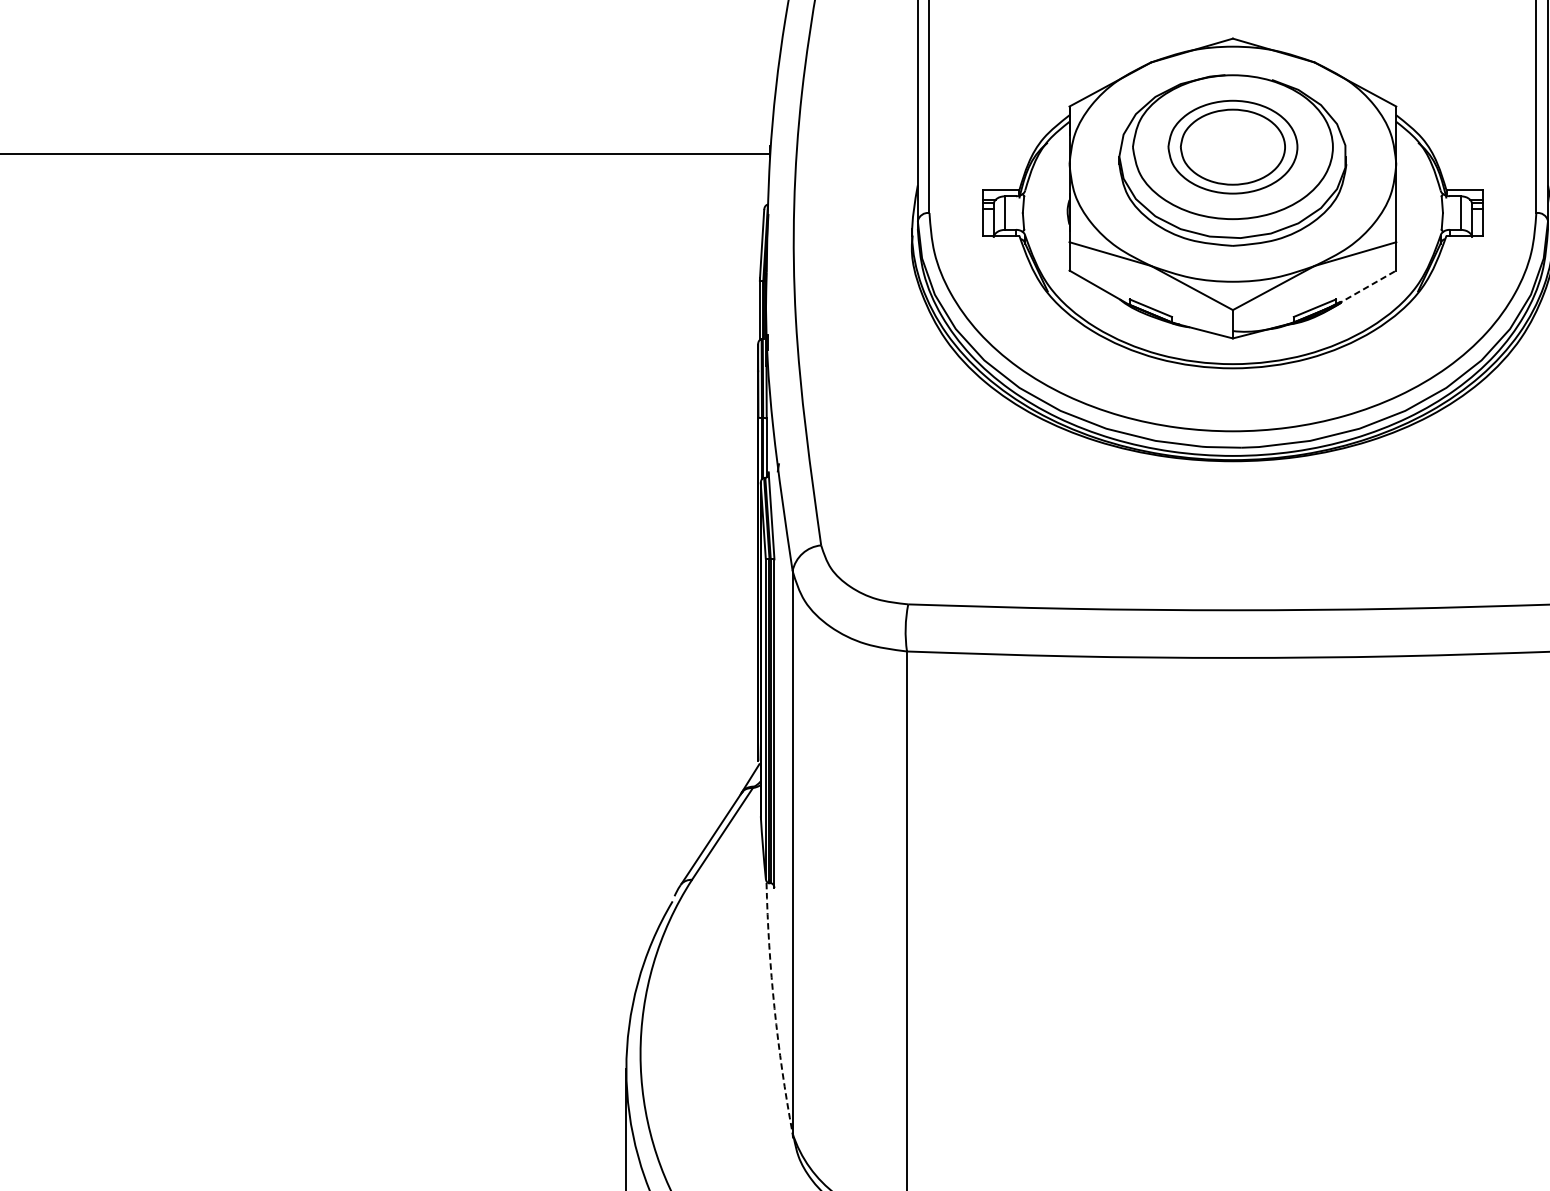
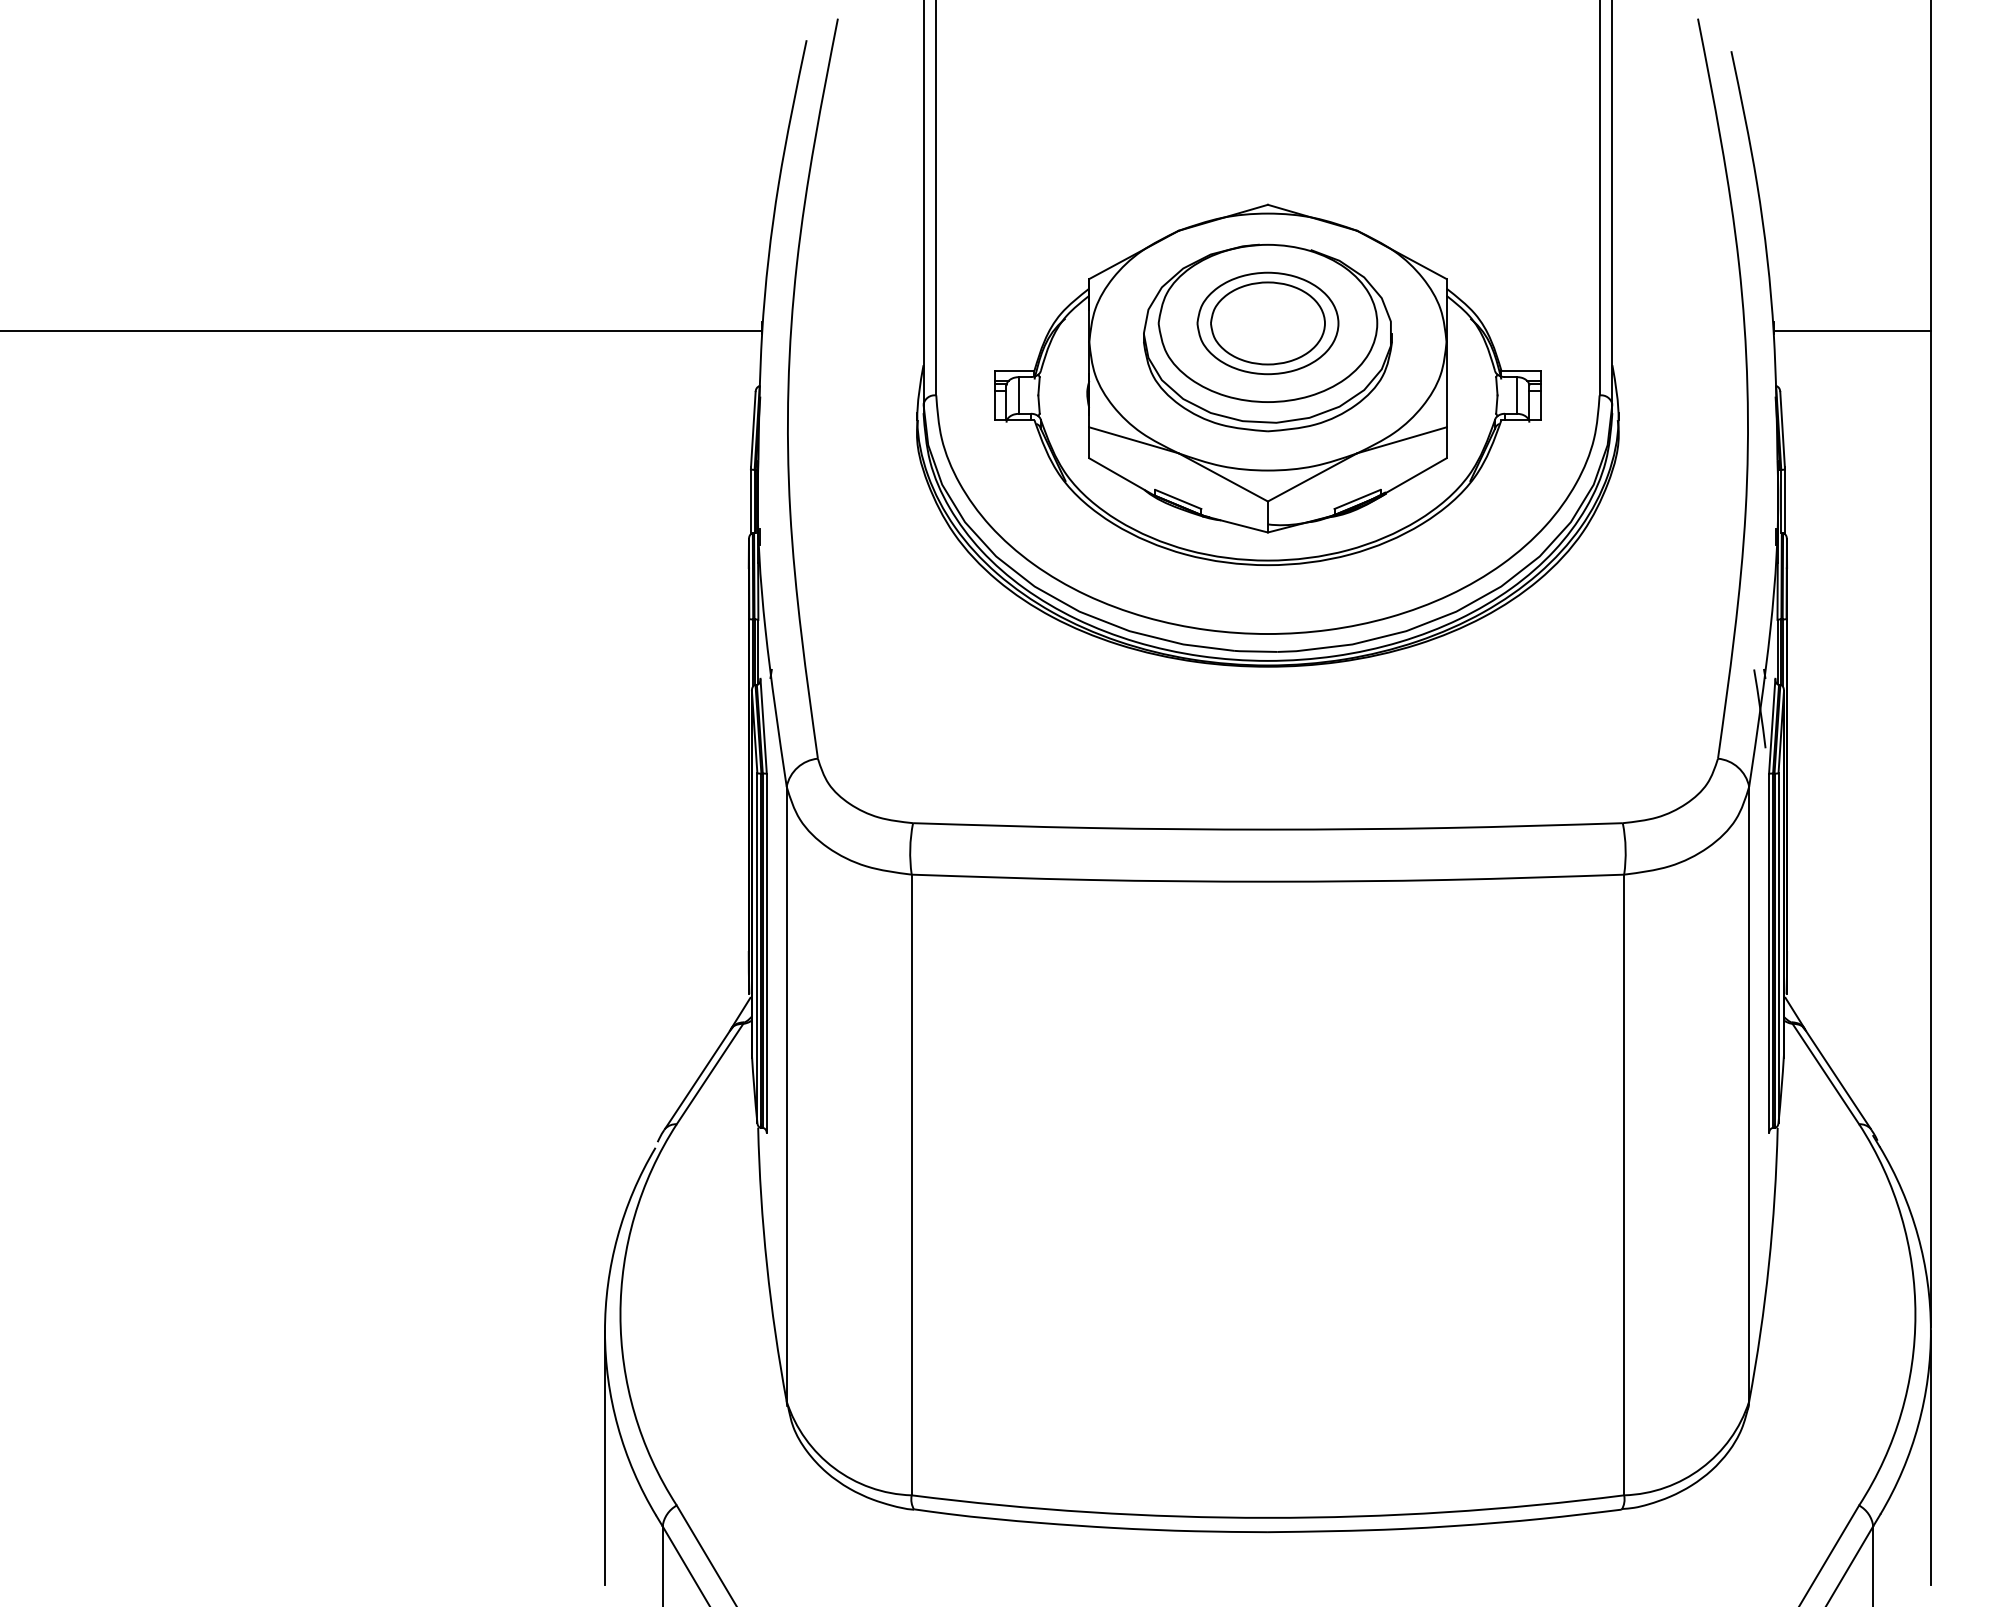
line: (1367, 287) -> (1414, 476), dashed -> solid
arc: (774, 1009) -> (766, 1265), dashed -> solid

